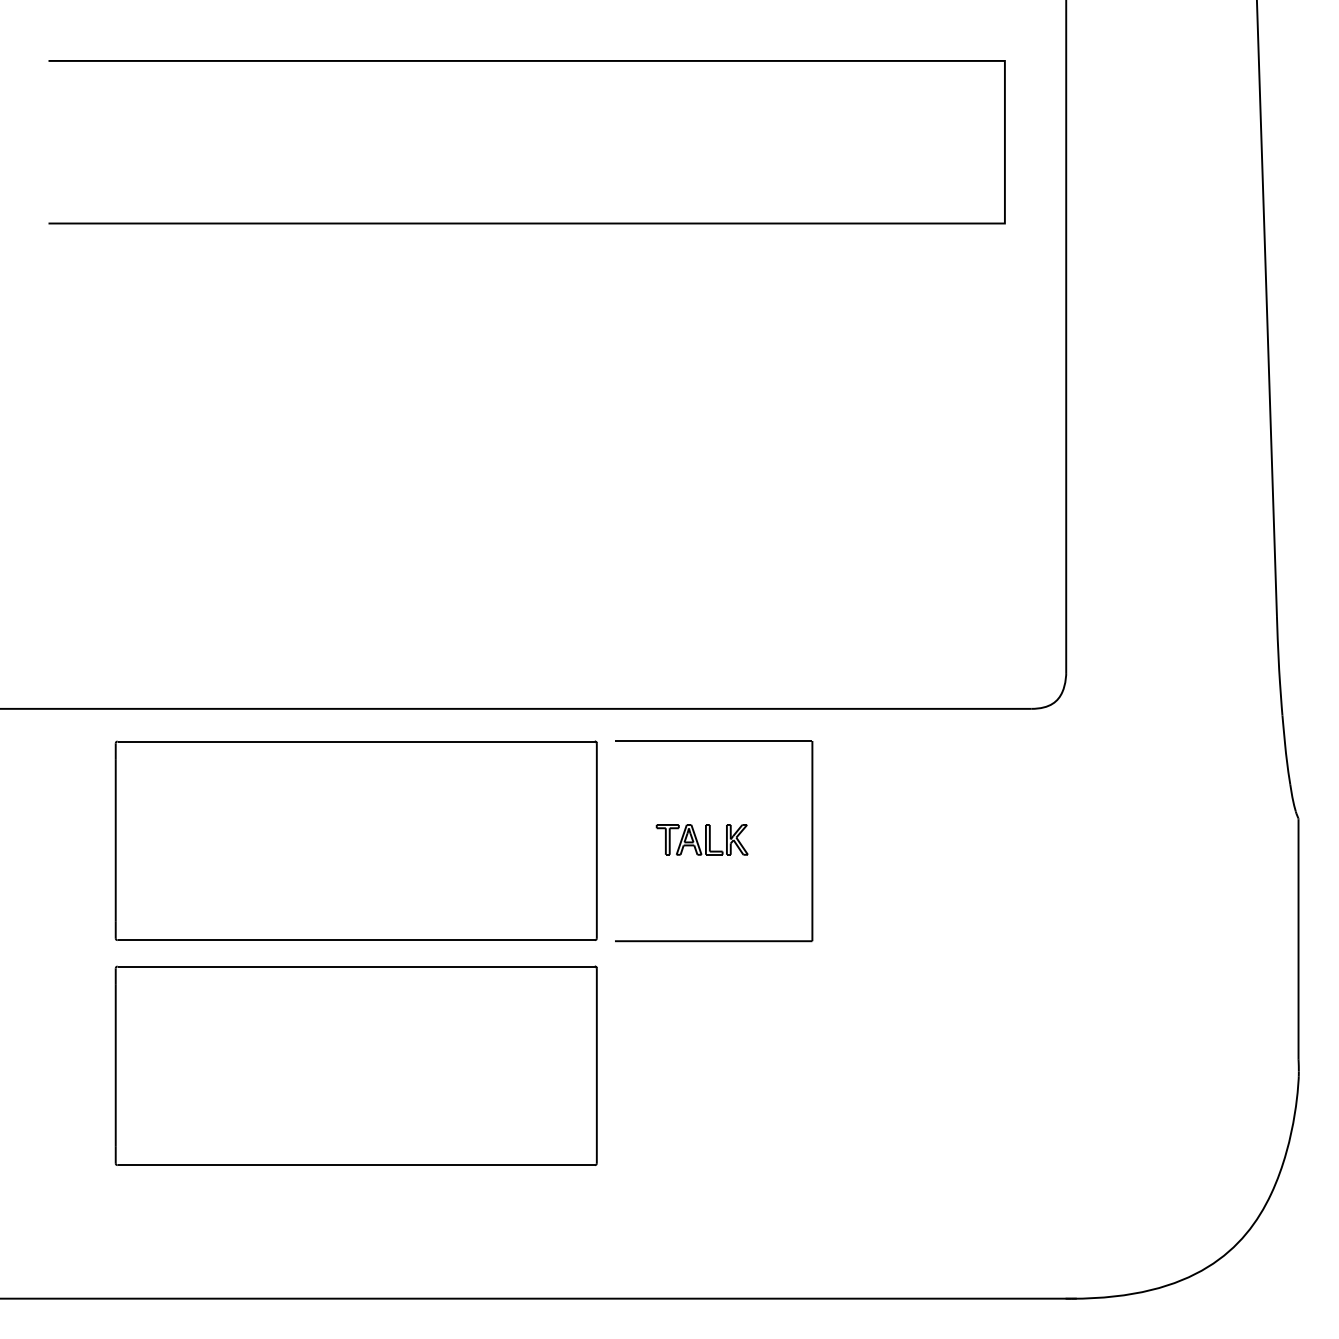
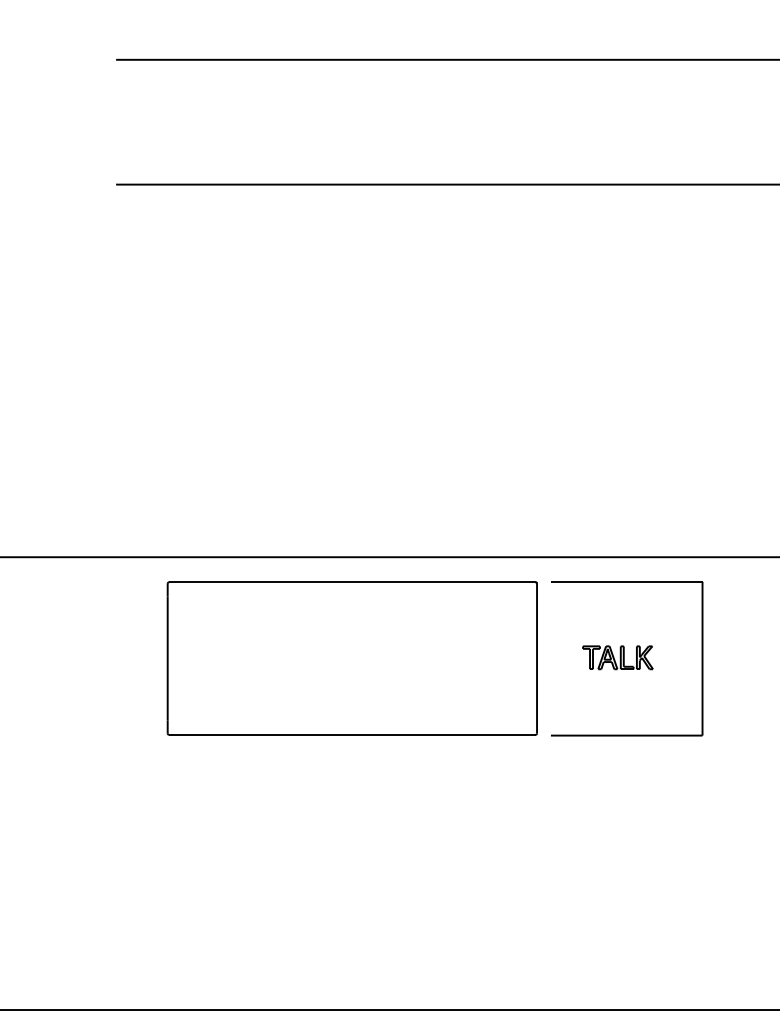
part: (355, 1065) -> (351, 831), removed

